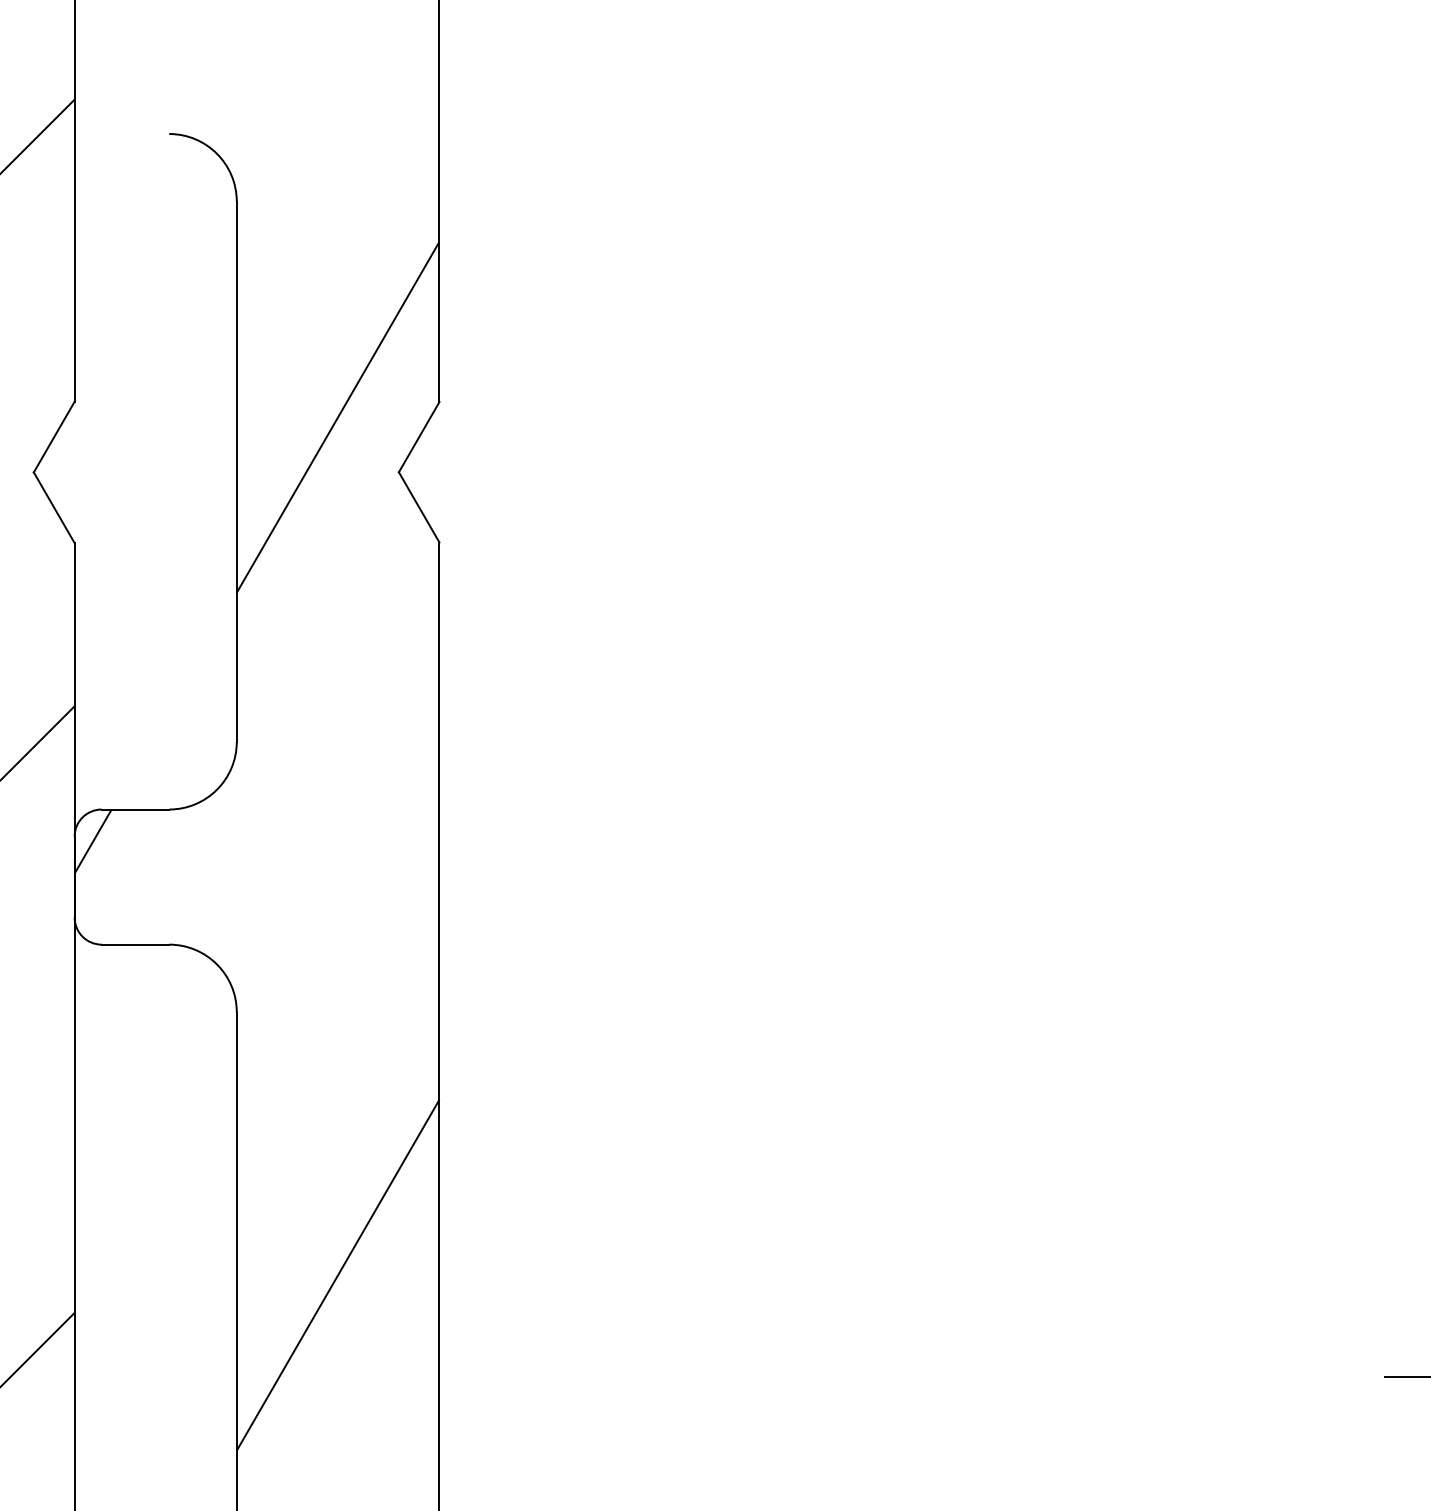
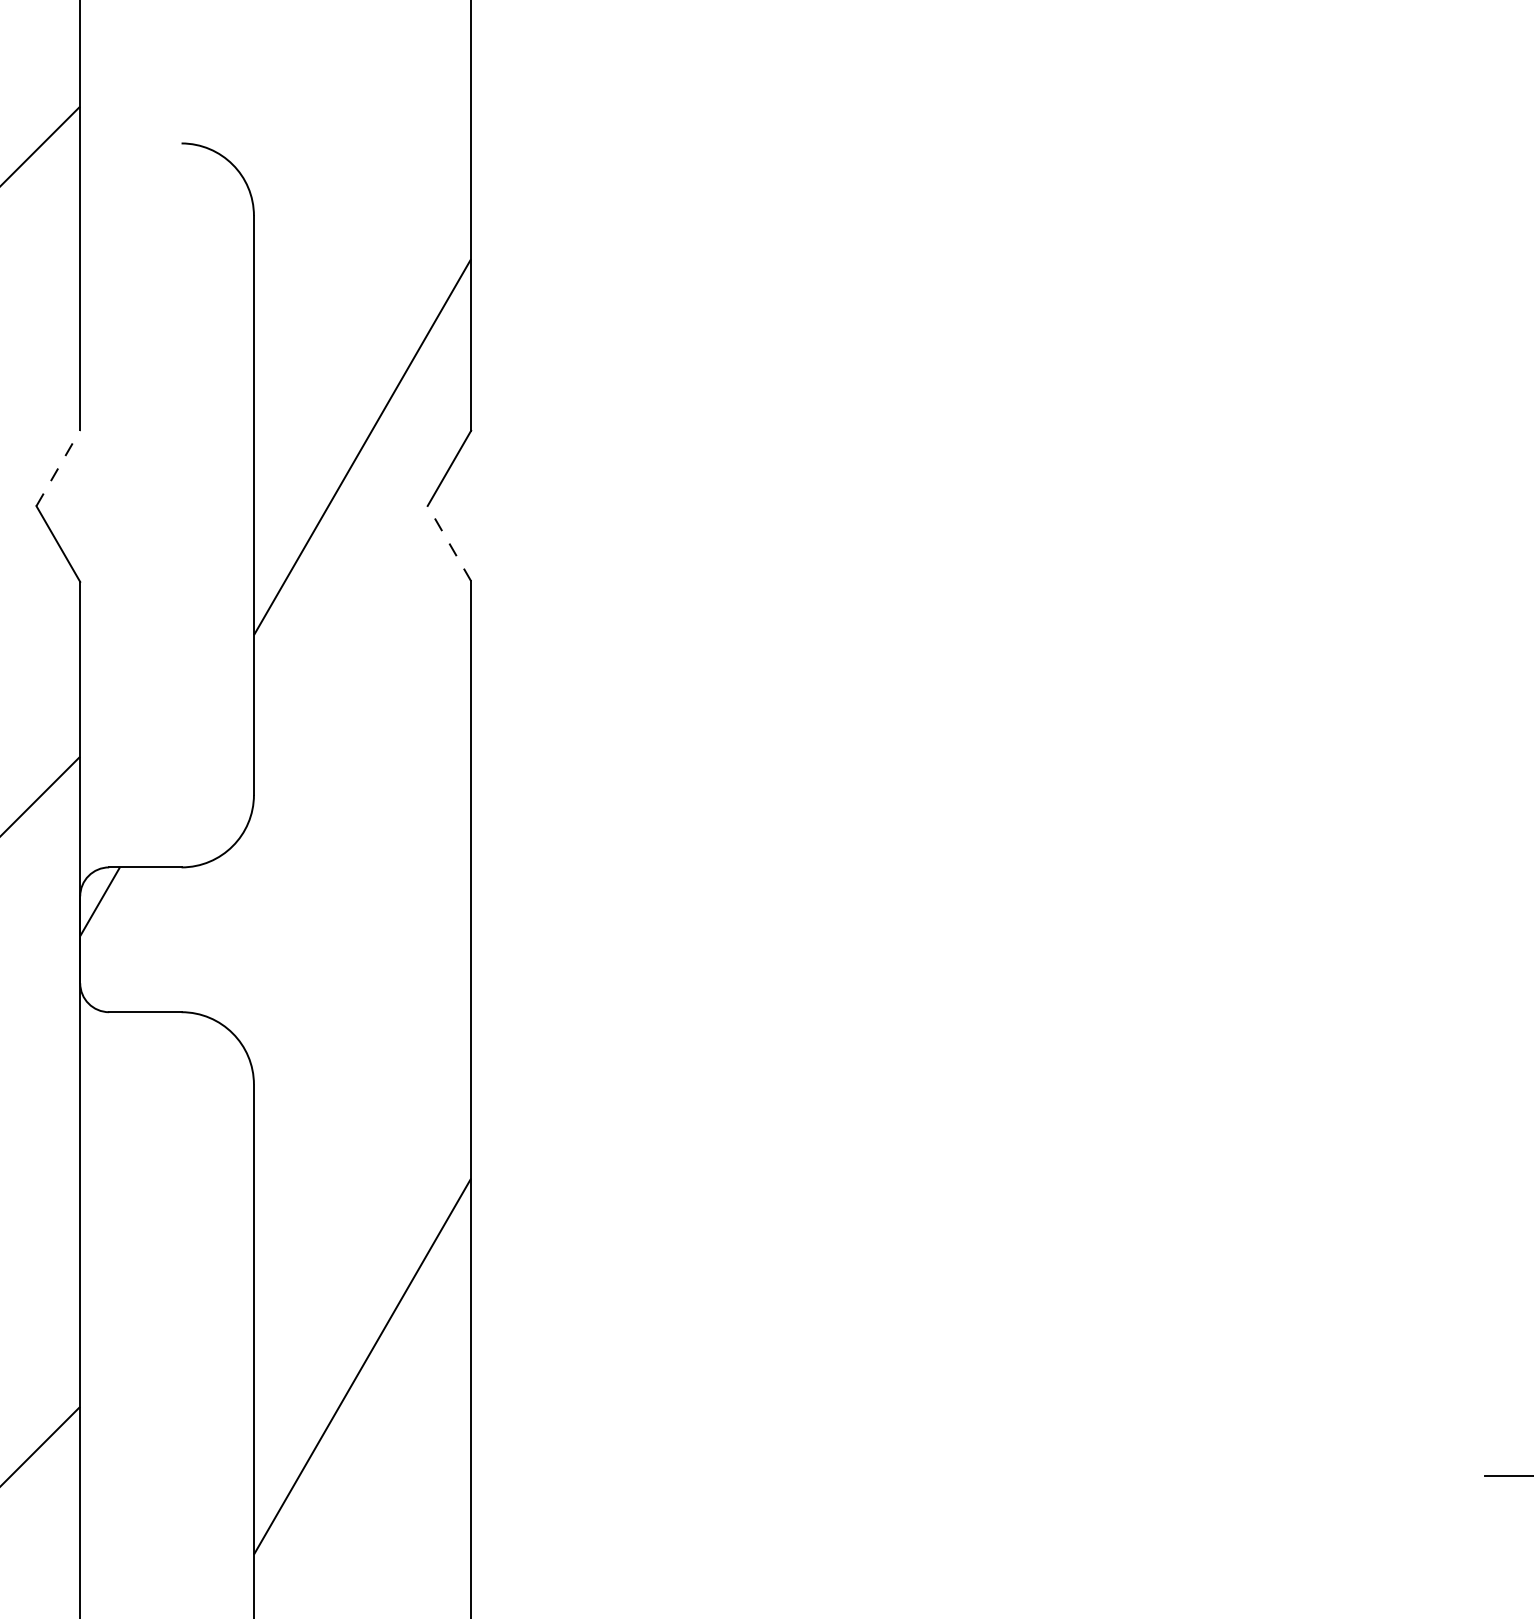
line: (54, 437) -> (58, 468), solid -> dashed
line: (419, 507) -> (449, 543), solid -> dashed

